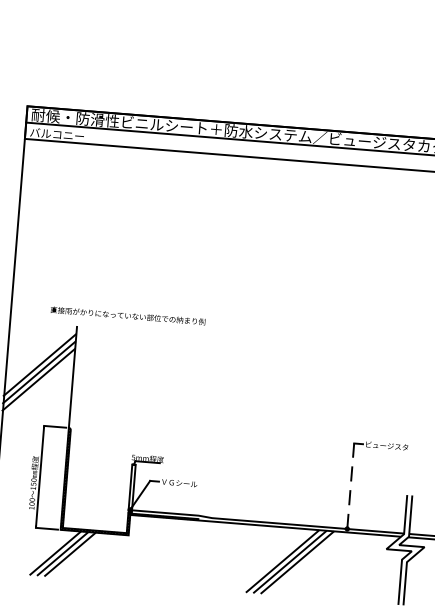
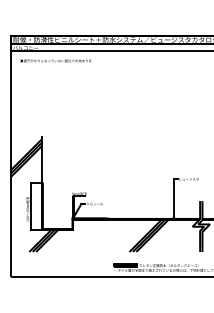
text: (126, 314) -> (55, 60), moved
line: (350, 487) -> (173, 199), dashed -> solid

